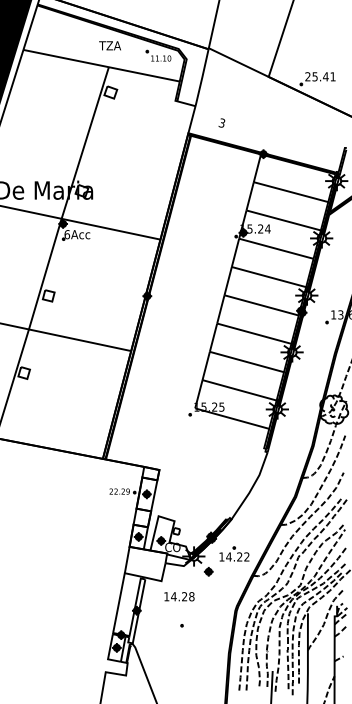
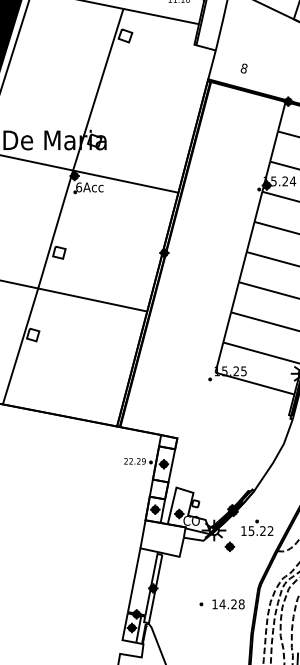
text: (221, 122) -> (243, 67), 3 -> 8
text: (228, 556) -> (250, 530), 14.22 -> 15.22
text: (179, 596) -> (228, 604), moved

